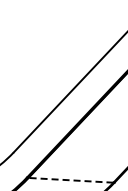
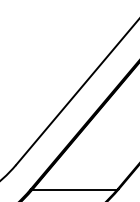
line: (70, 180) -> (74, 189), dashed -> solid

